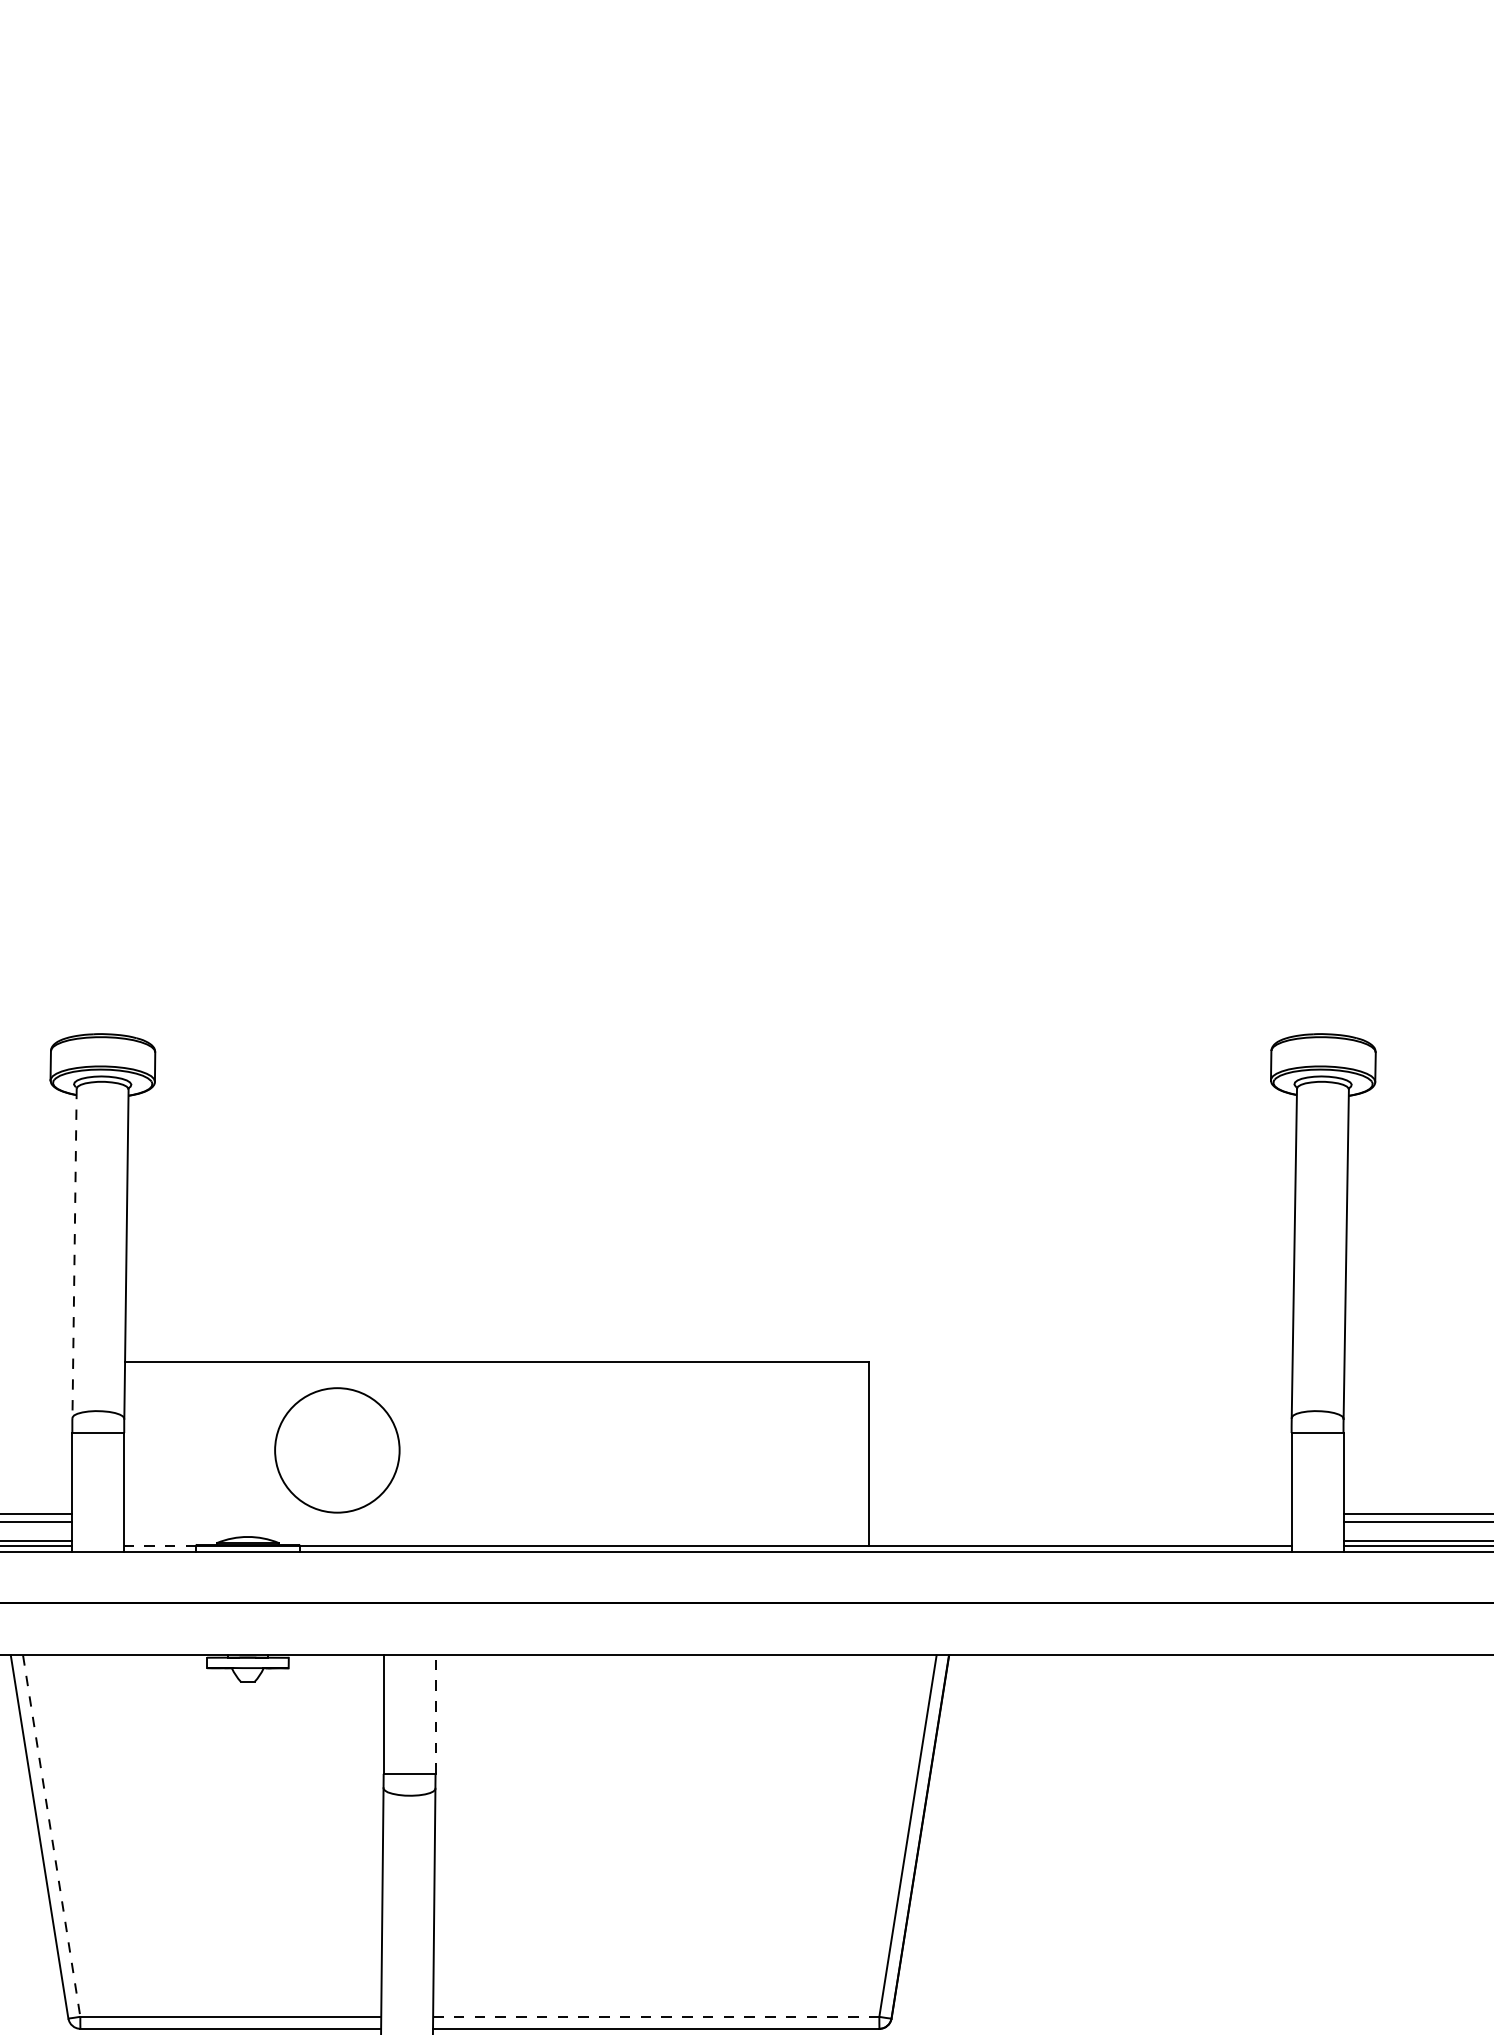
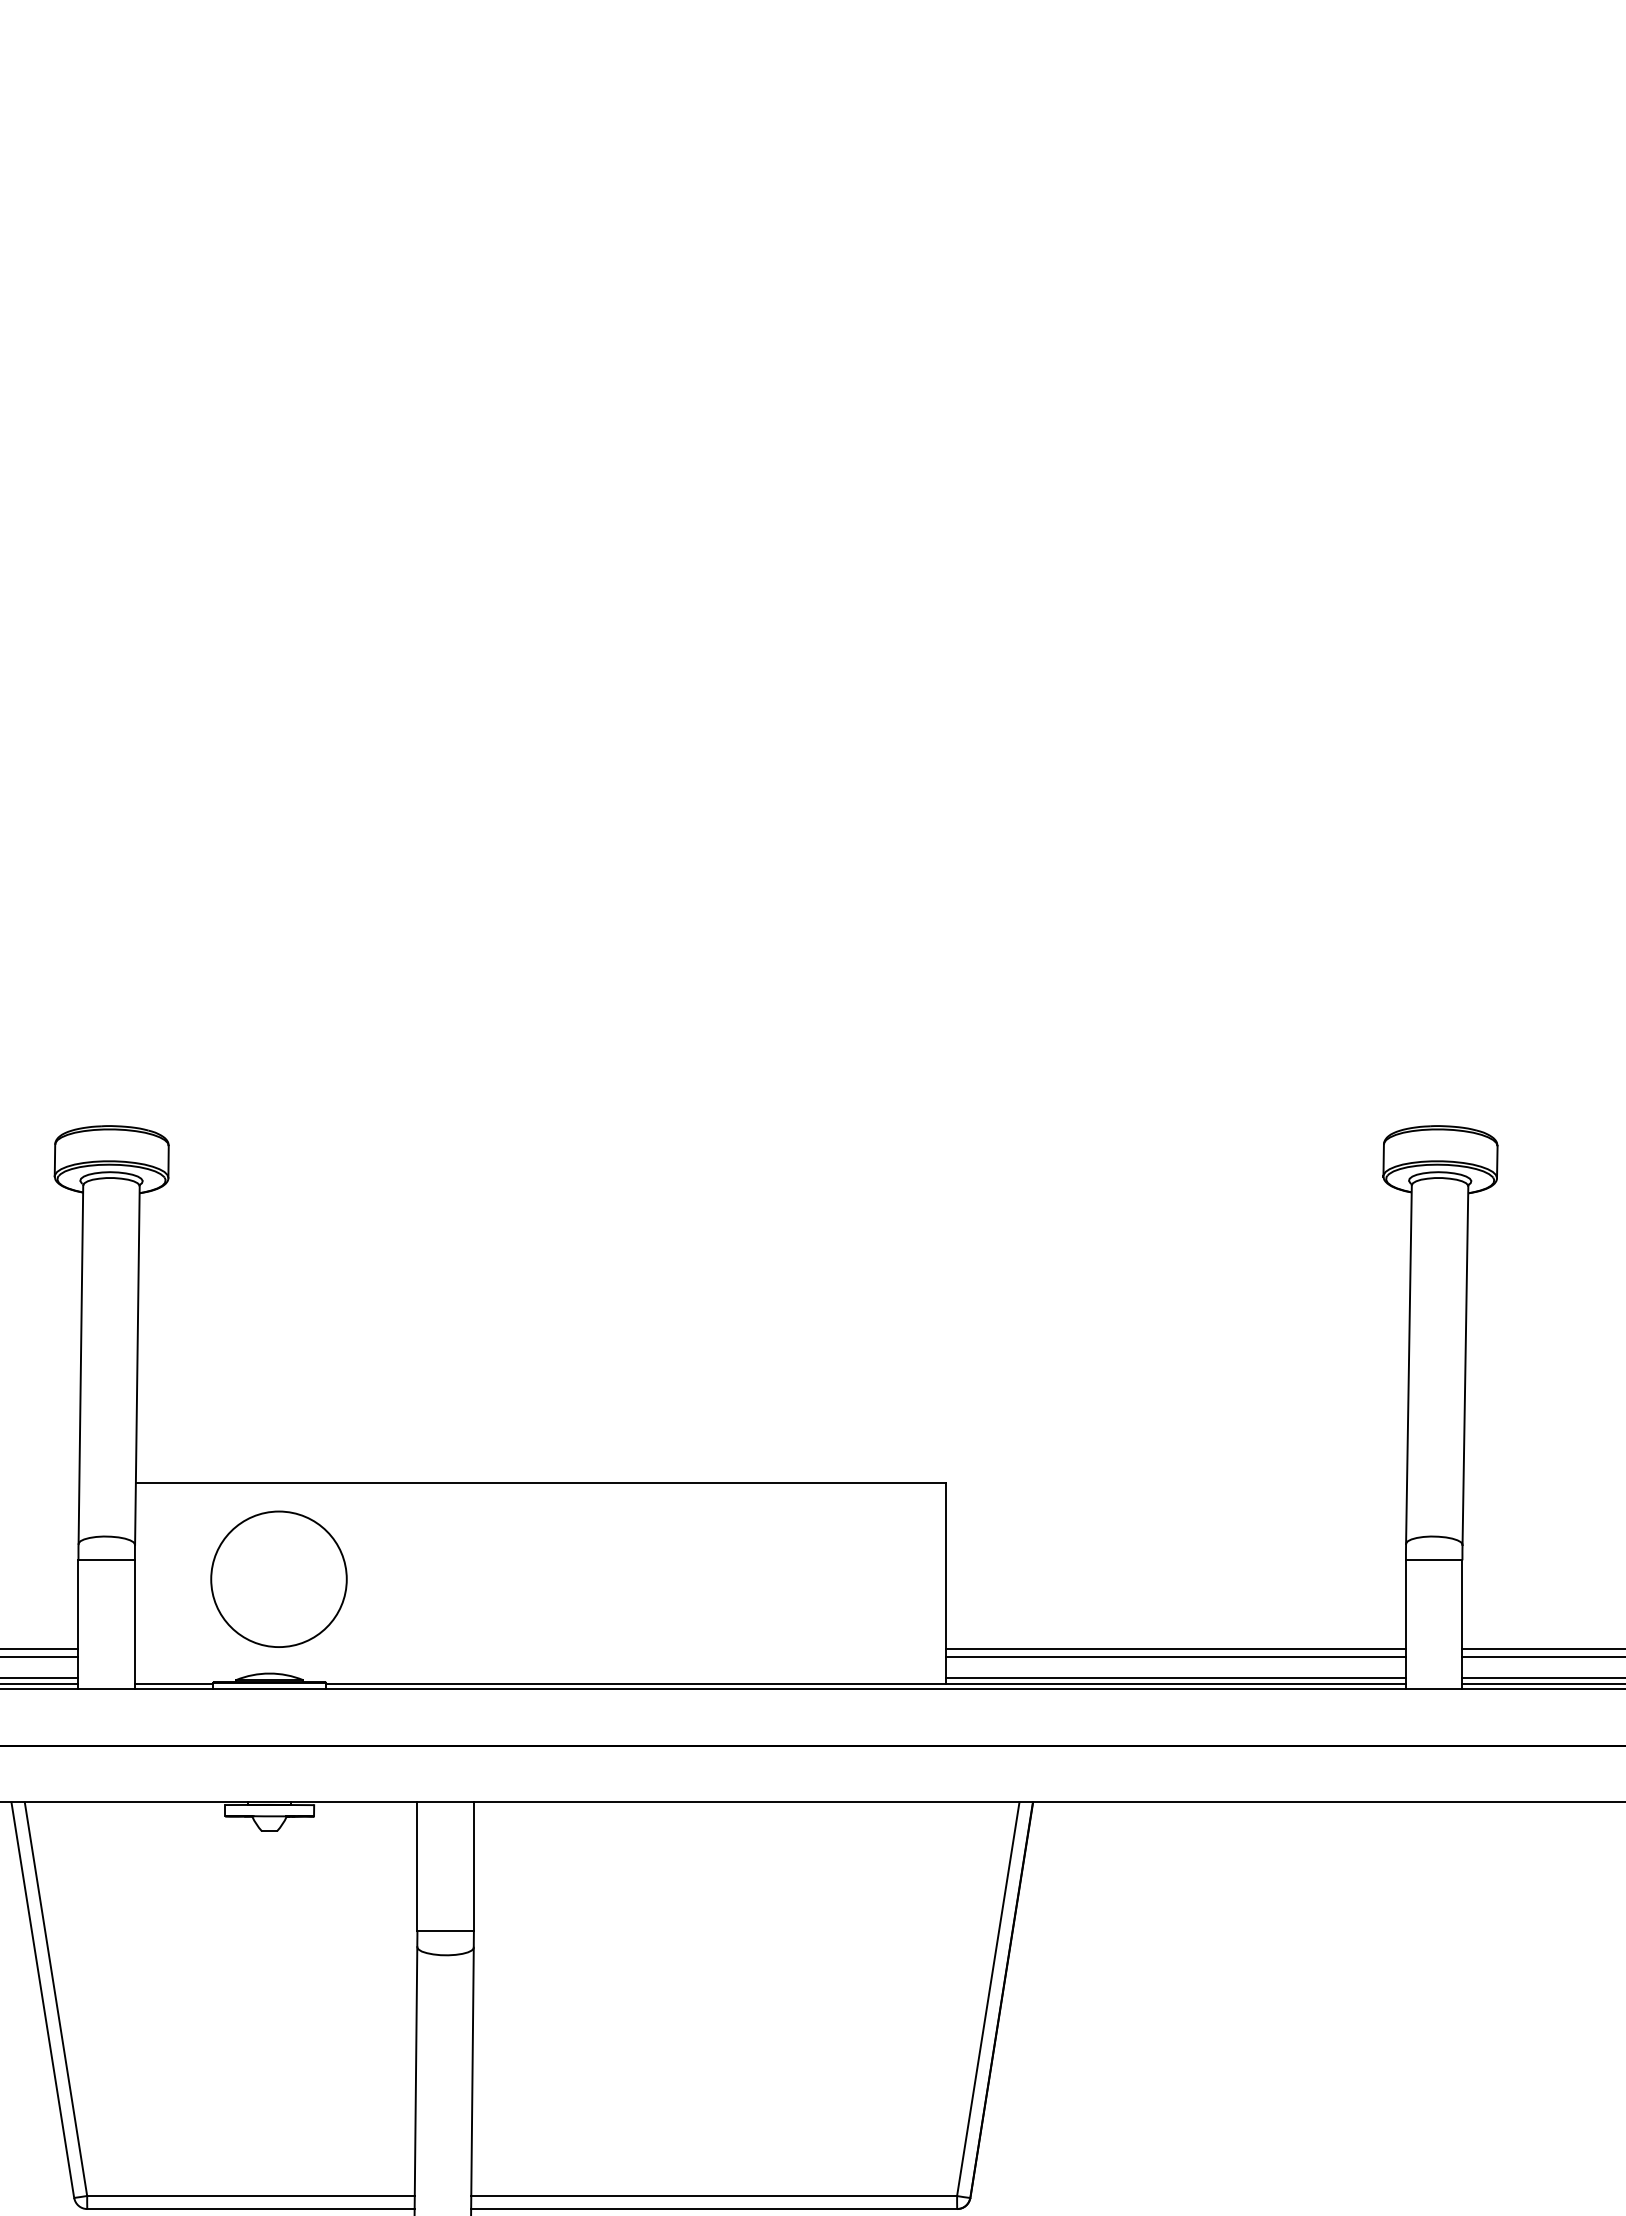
line: (74, 1254) -> (80, 1365), dashed -> solid
circle: (336, 1449) -> (278, 1578), moved
line: (1079, 1514) -> (1175, 1649), added
line: (1079, 1521) -> (1175, 1656), added
line: (1079, 1540) -> (1175, 1677), added
line: (159, 1546) -> (173, 1683), dashed -> solid
line: (435, 1714) -> (473, 1866), dashed -> solid
line: (52, 1836) -> (56, 1999), dashed -> solid
line: (656, 2016) -> (714, 2195), dashed -> solid

